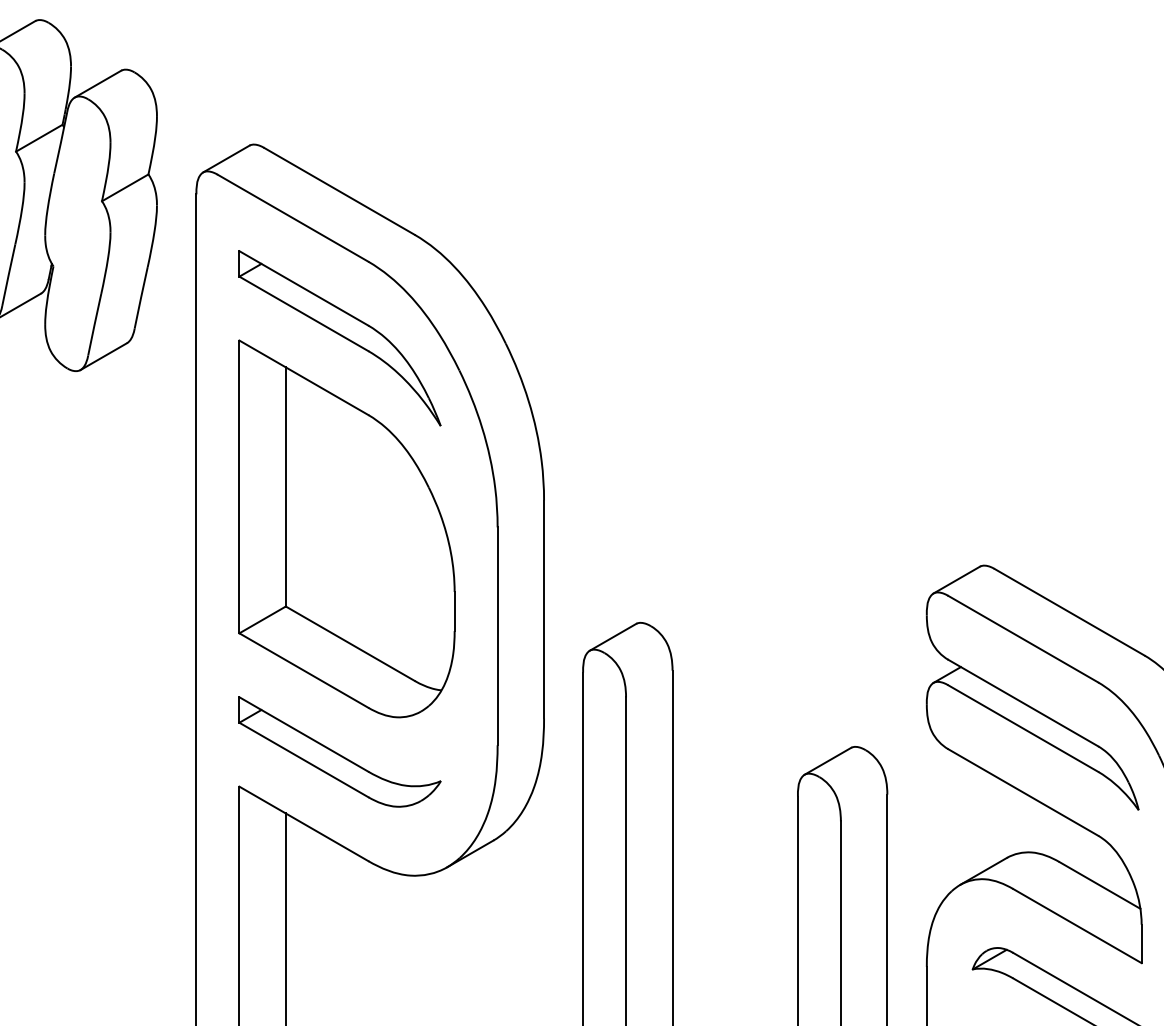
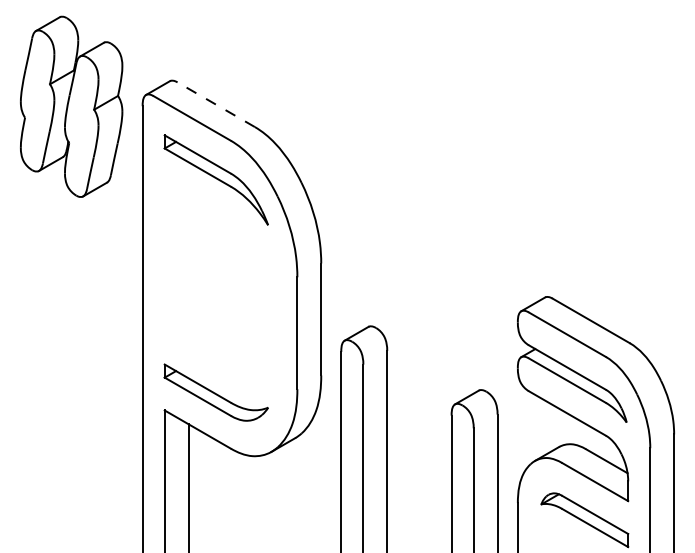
line: (340, 191) -> (216, 104), solid -> dashed
part: (346, 527) -> (219, 277), removed

